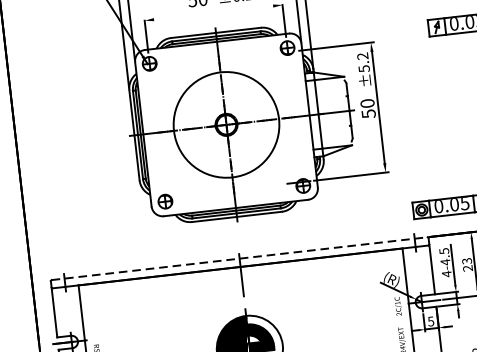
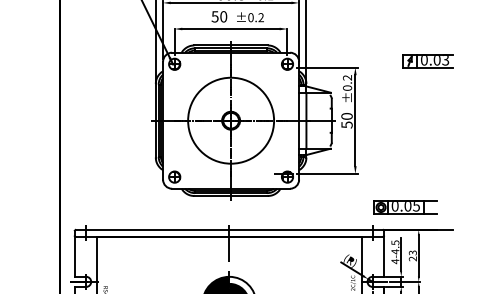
line: (212, 12) -> (230, 28), added
text: (364, 68) -> (347, 87), ±5.2 -> ±0.2
line: (239, 258) -> (229, 229), dashed -> solid

